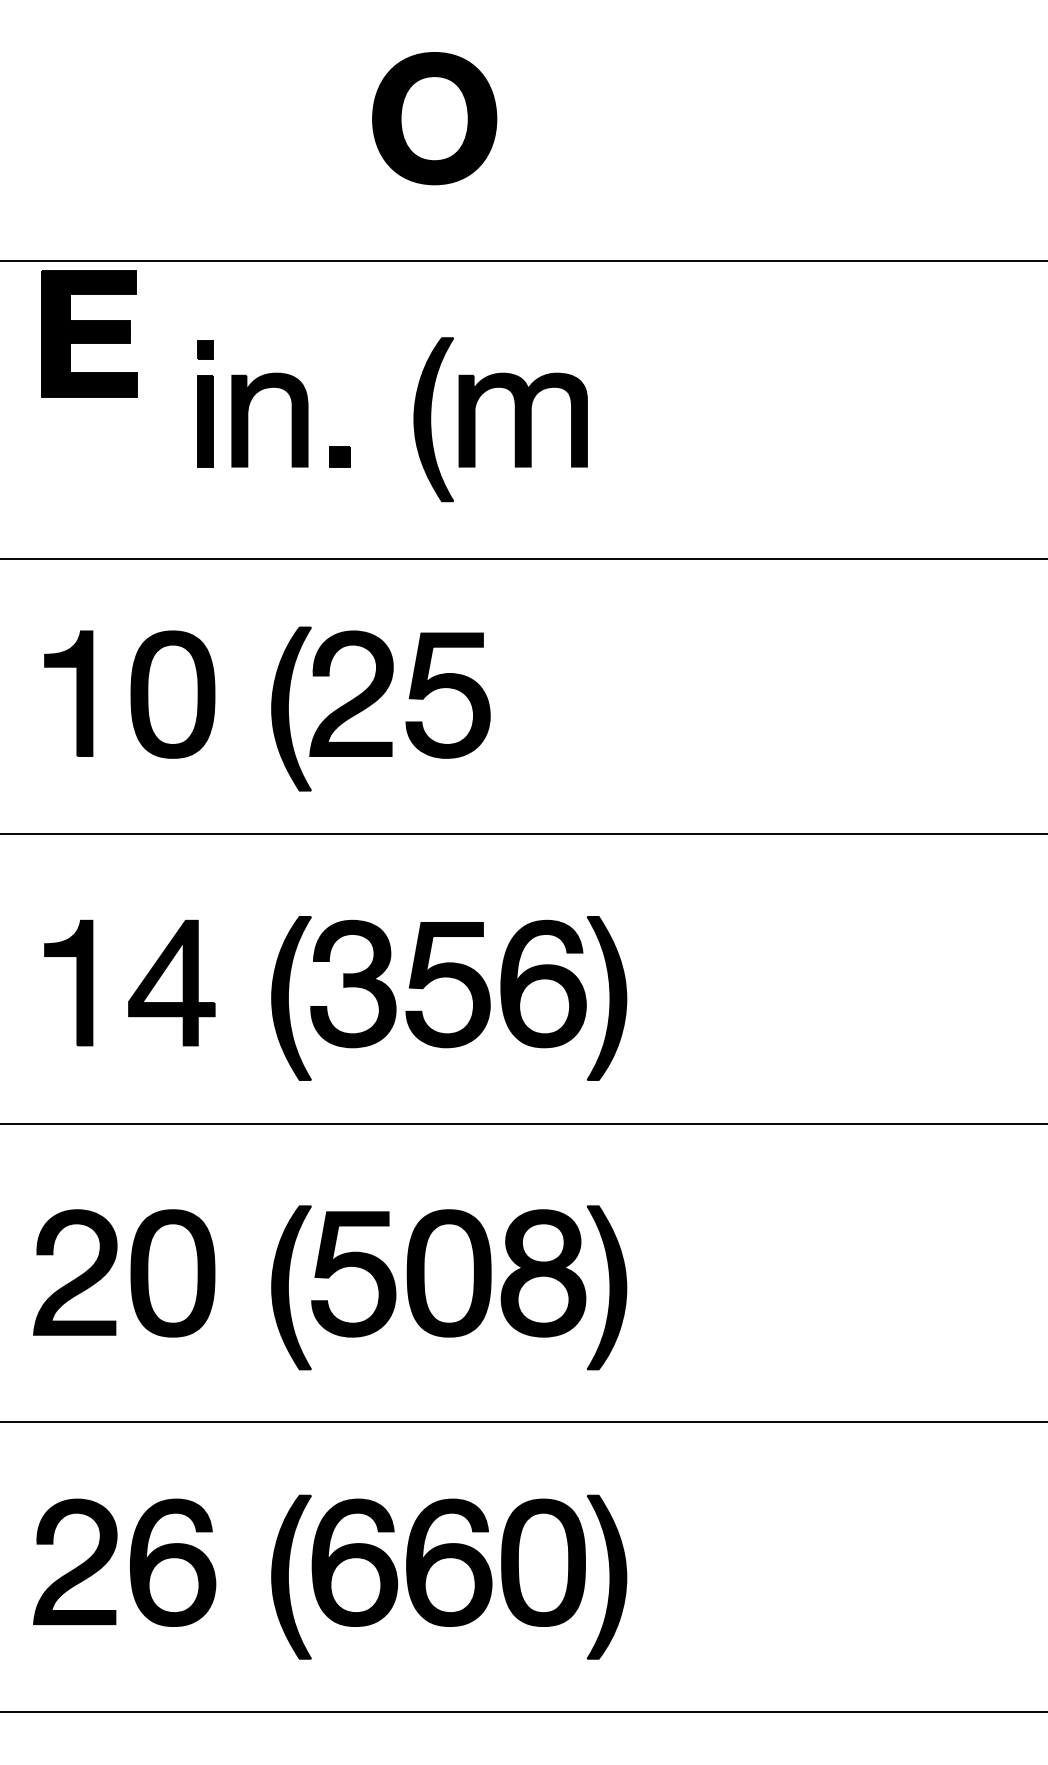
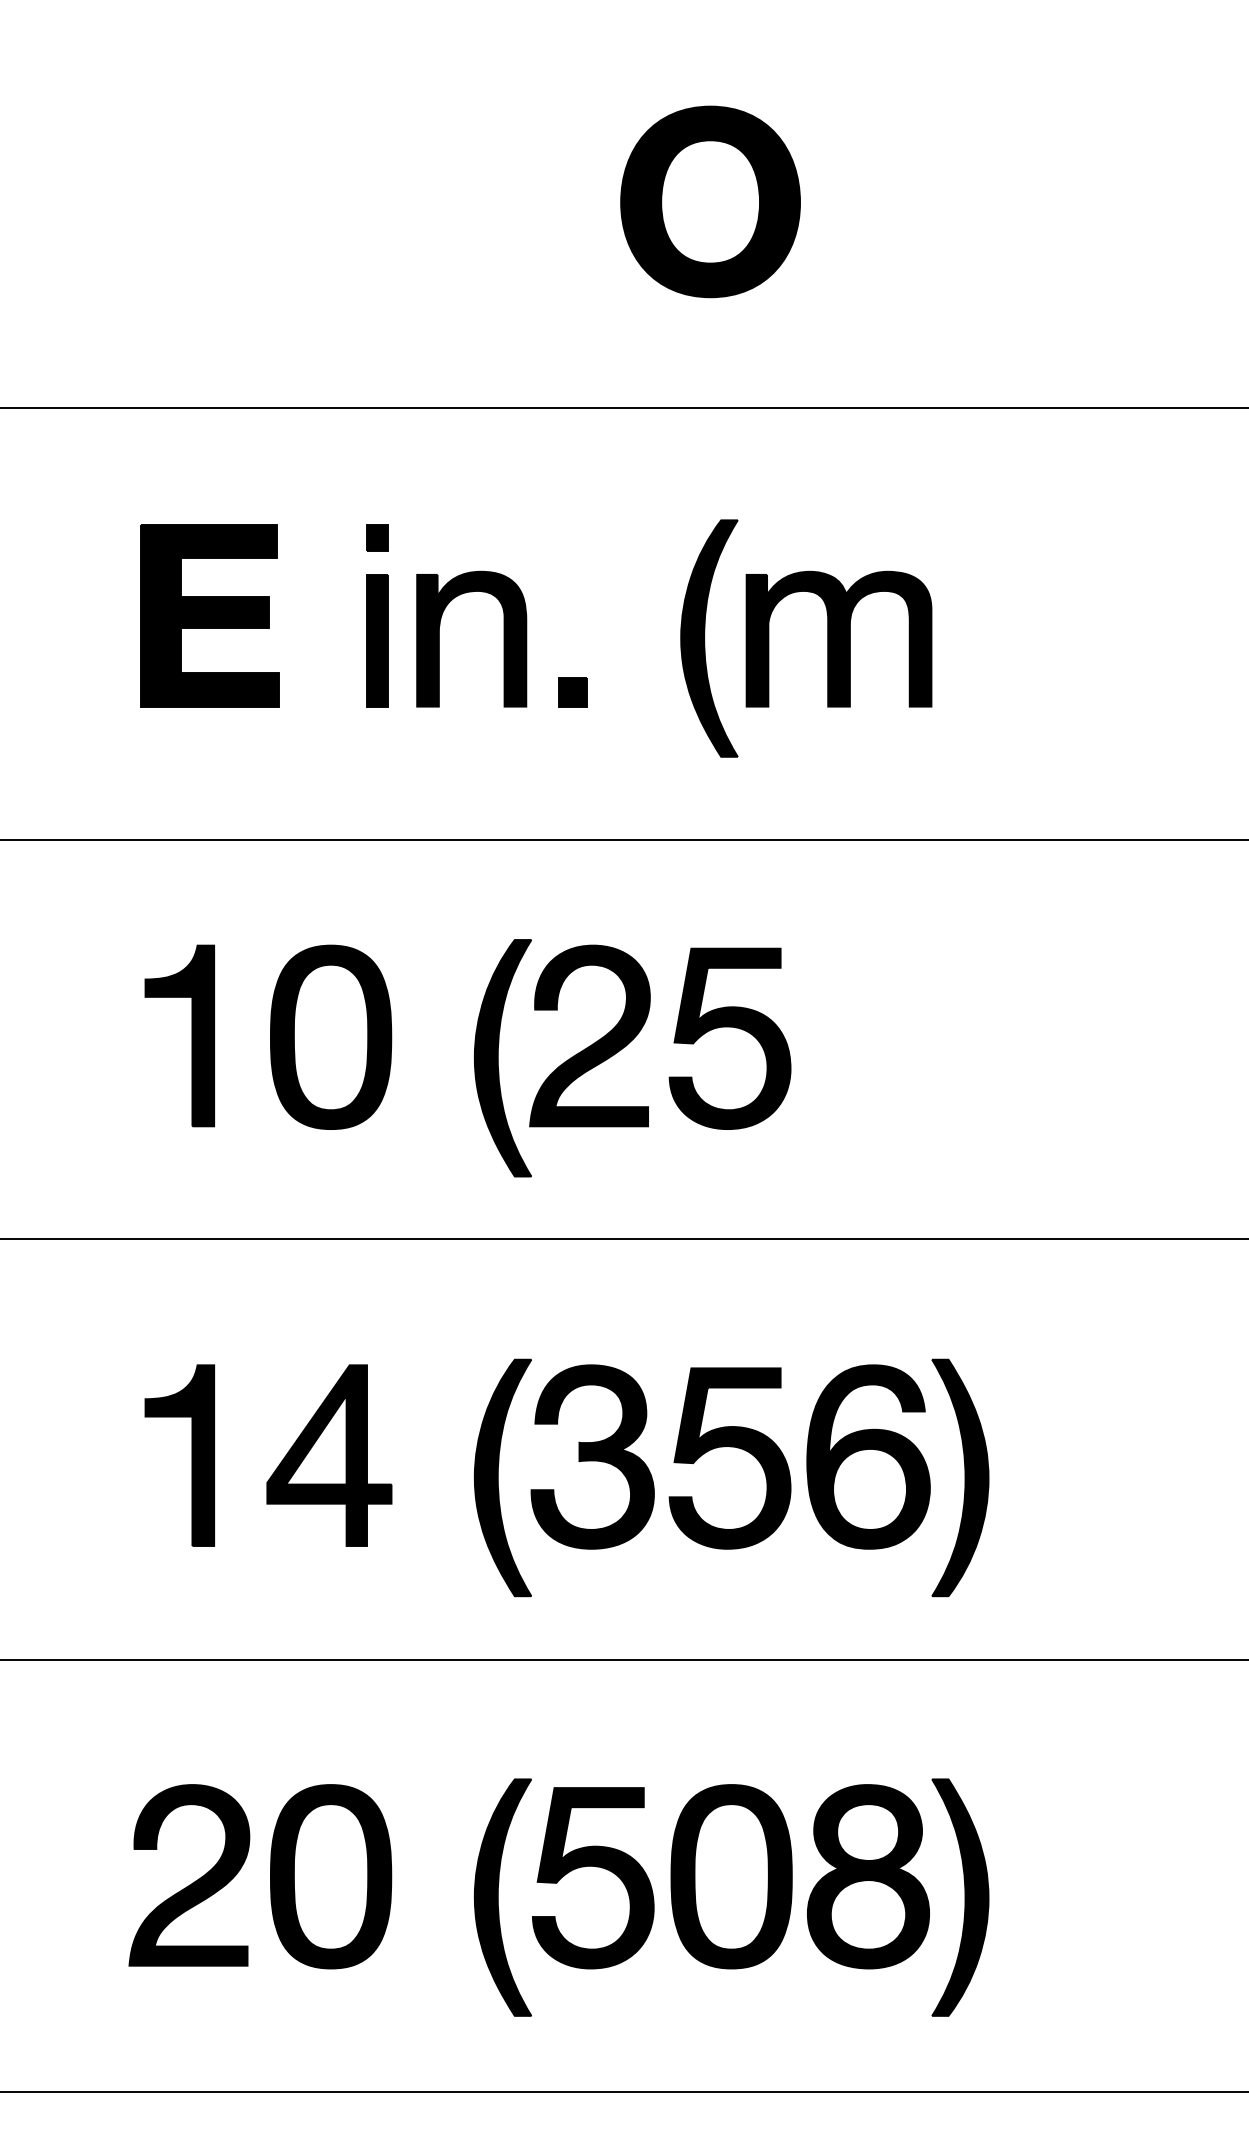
part: (89, 333) -> (209, 615), moved

